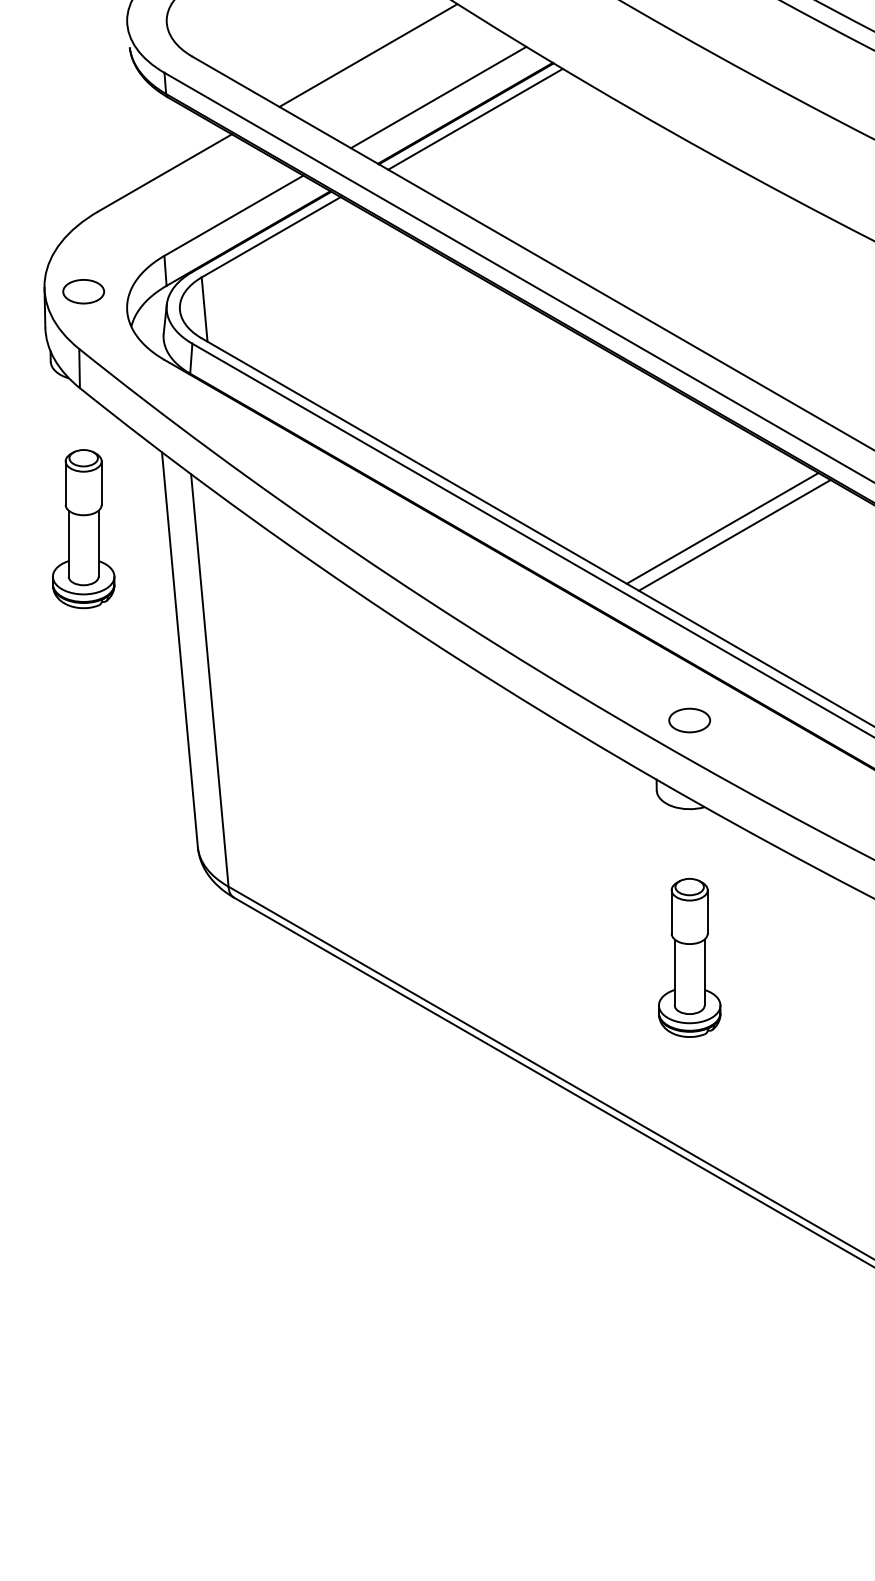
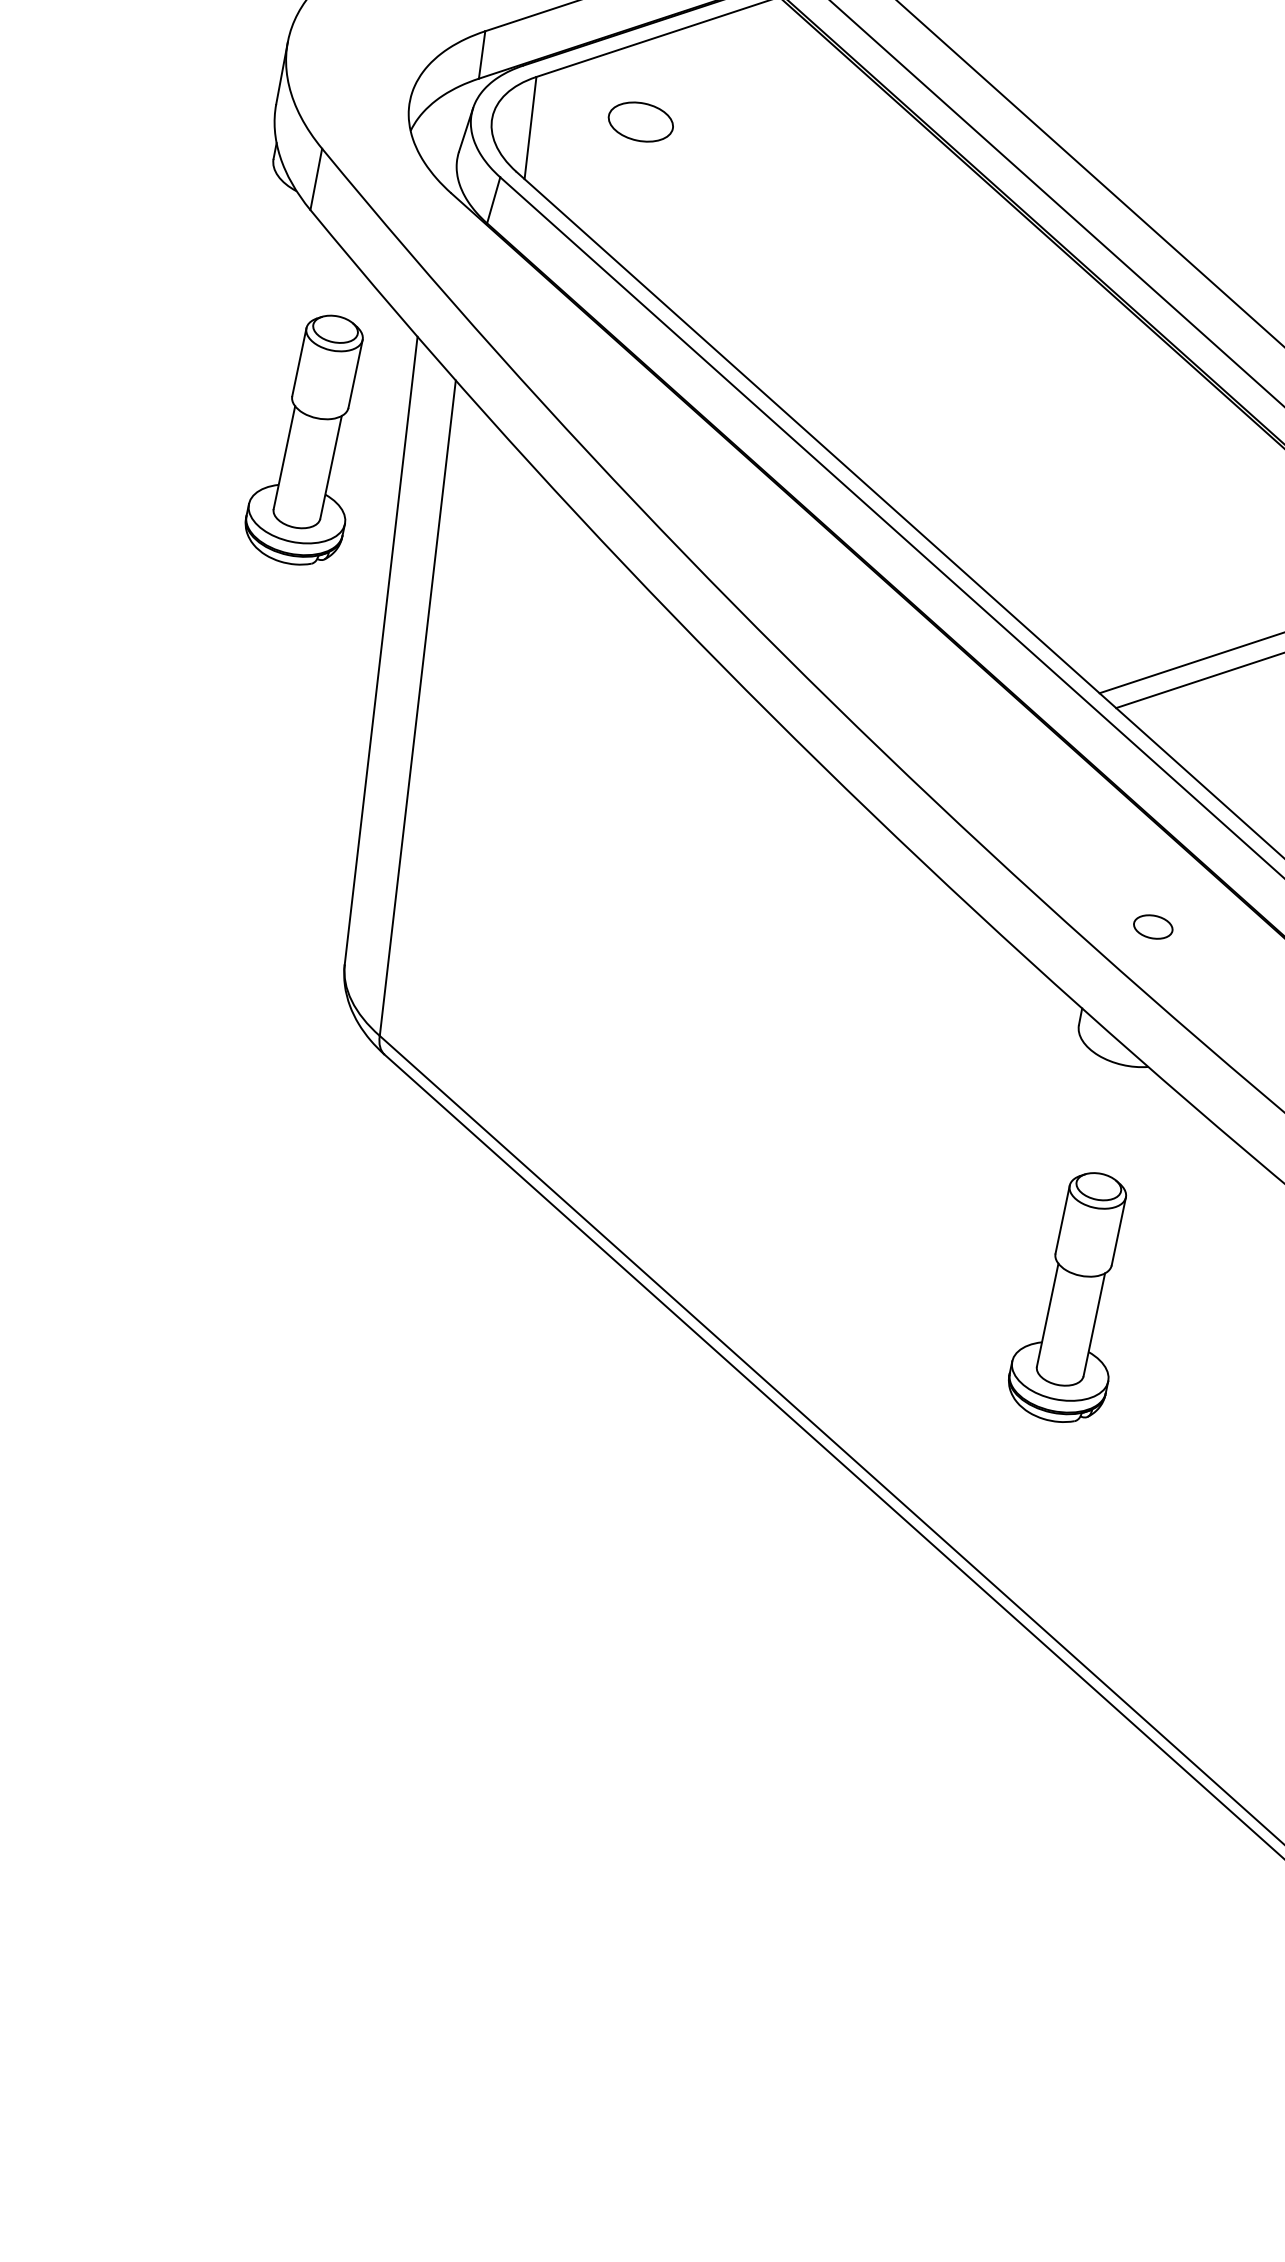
part: (83, 291) -> (640, 121), moved
part: (83, 529) -> (312, 440), moved
part: (689, 720) -> (1152, 926), size x0.6

